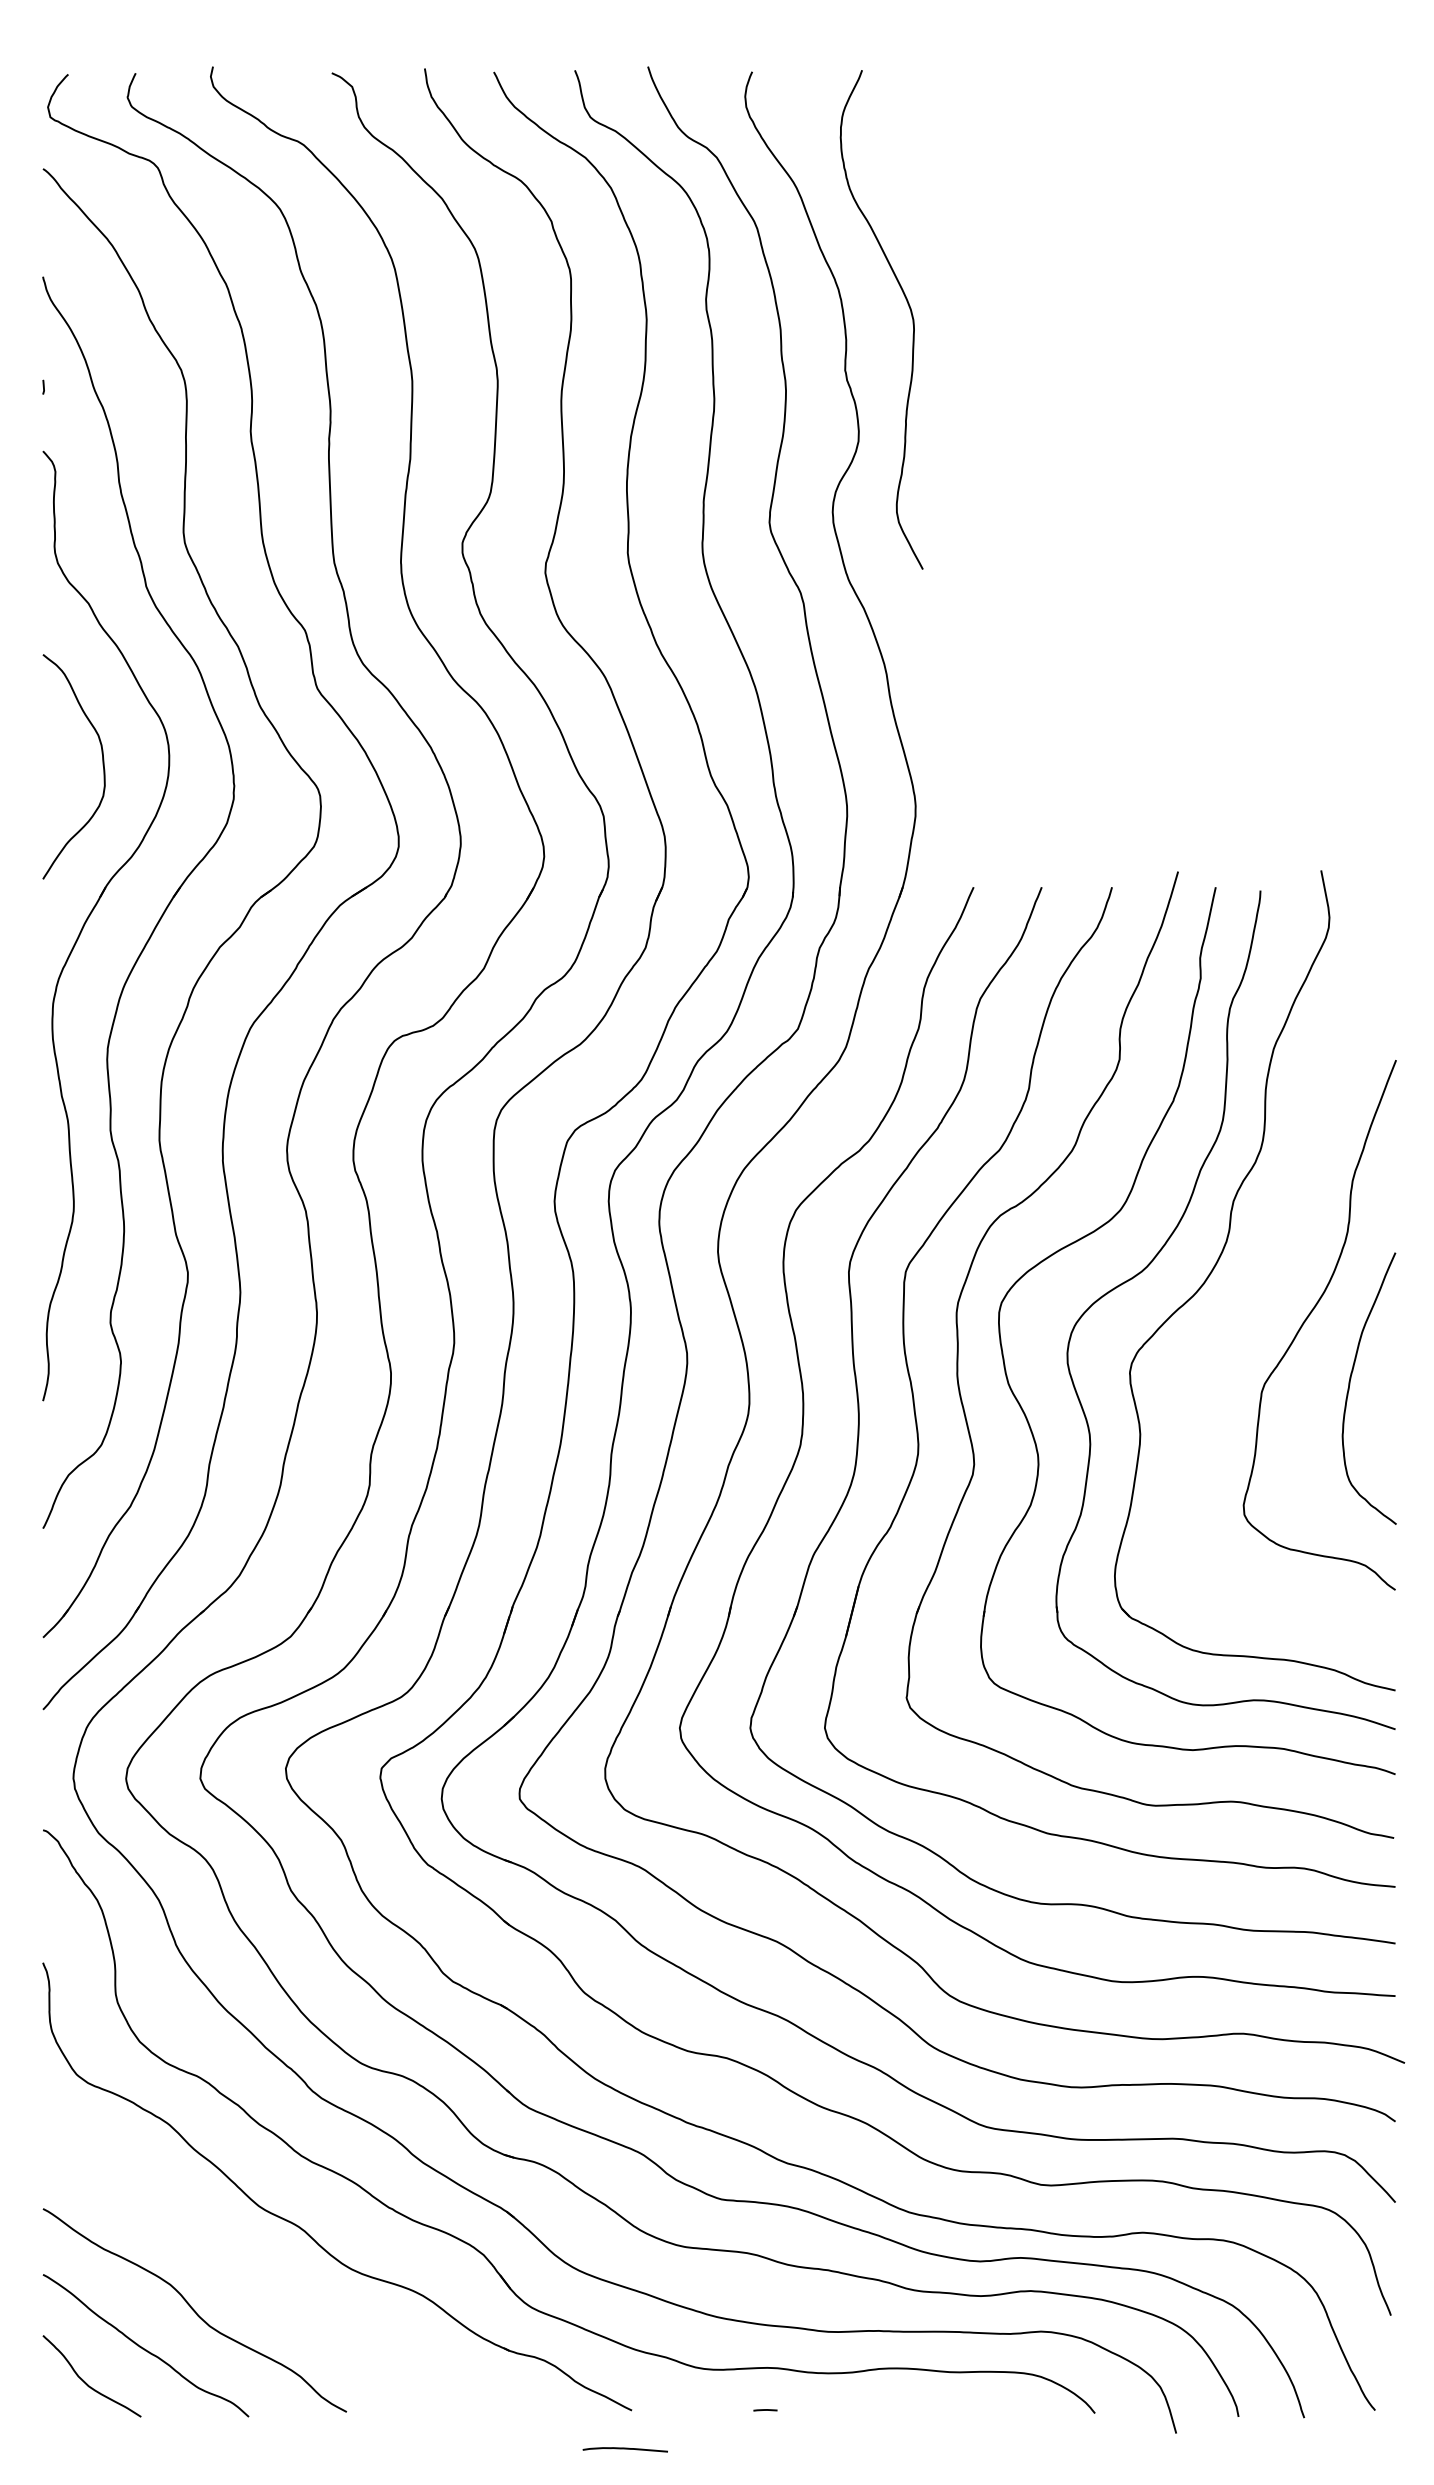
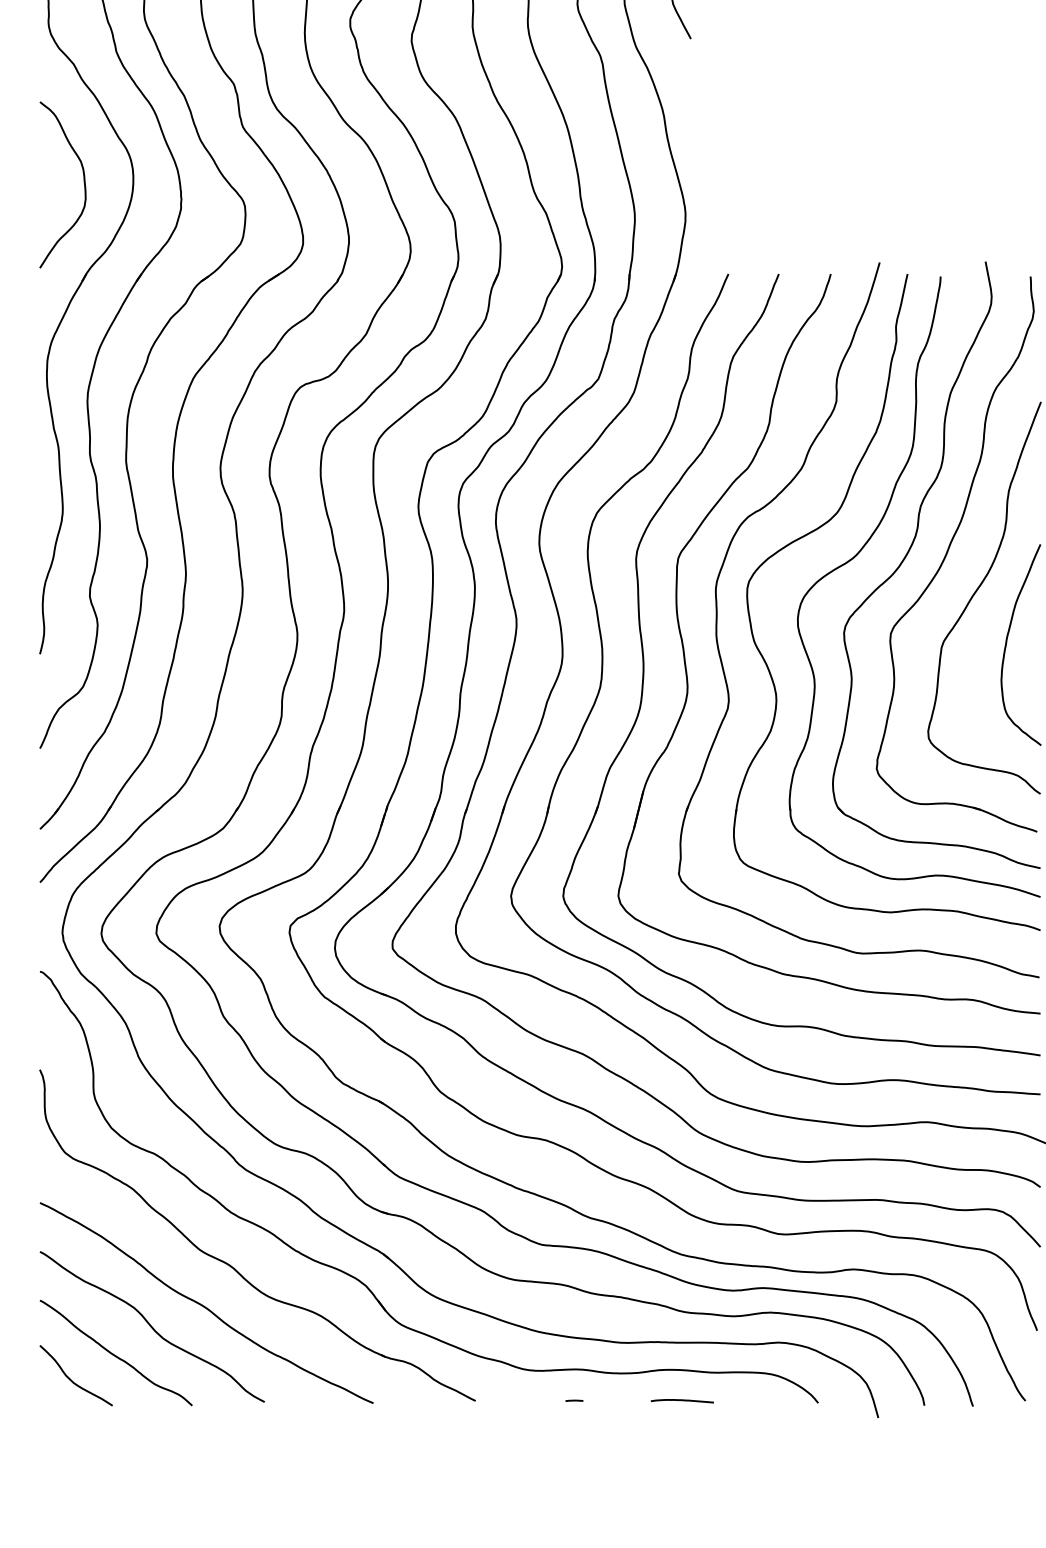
part: (1271, 1260) -> (948, 550), added
curve: (264, 2281) -> (203, 1305), added
curve: (624, 2449) -> (681, 1400), moved

